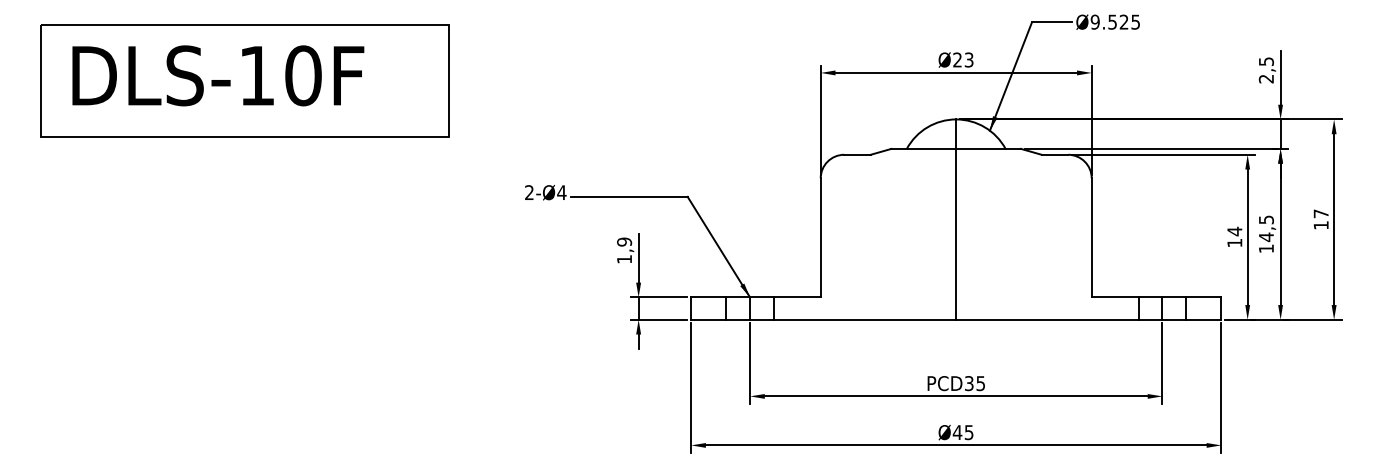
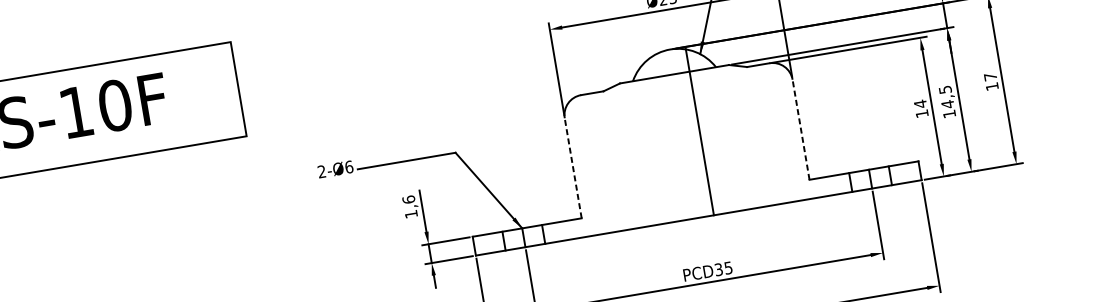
text: (561, 192) -> (348, 167), 2-Ø4 -> 2-Ø6
line: (956, 219) -> (699, 131), moved
line: (820, 237) -> (572, 168), solid -> dashed
line: (1091, 237) -> (800, 129), solid -> dashed
text: (624, 241) -> (408, 199), 1,9 -> 1,6

